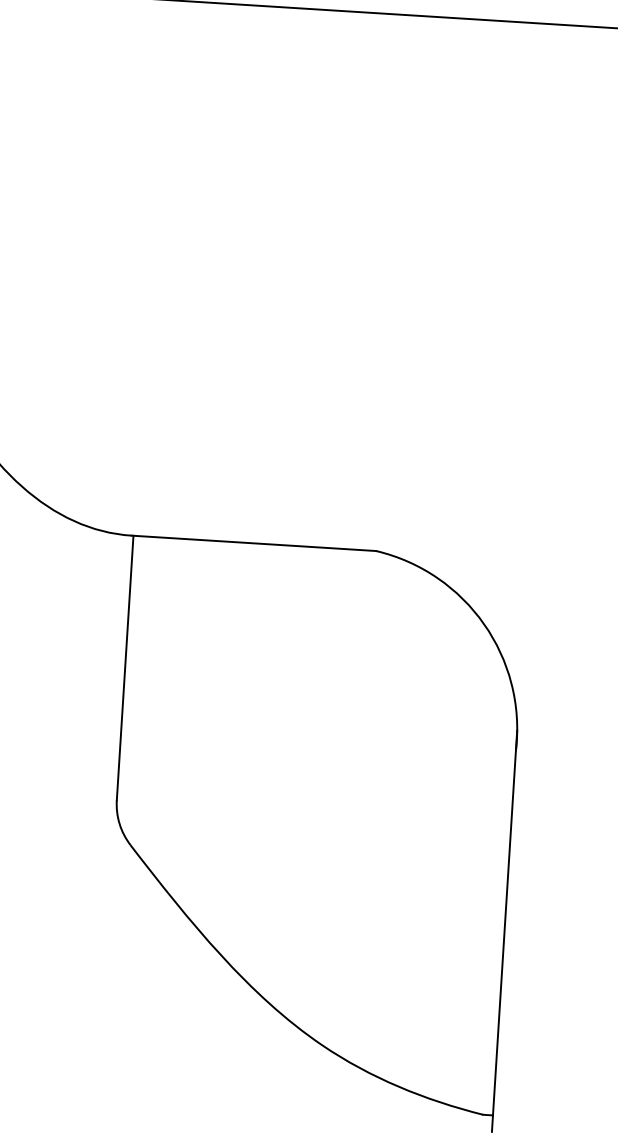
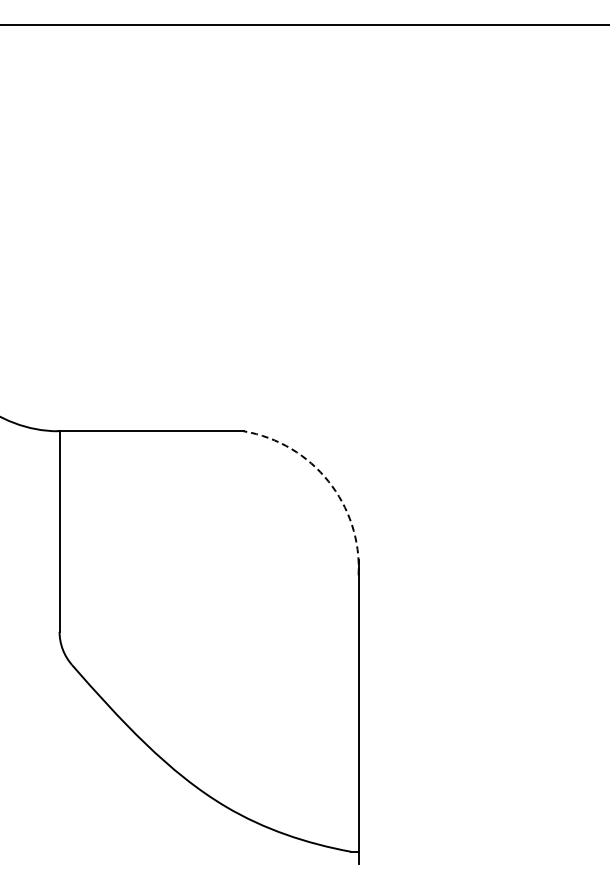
arc: (484, 624) -> (328, 481), solid -> dashed

